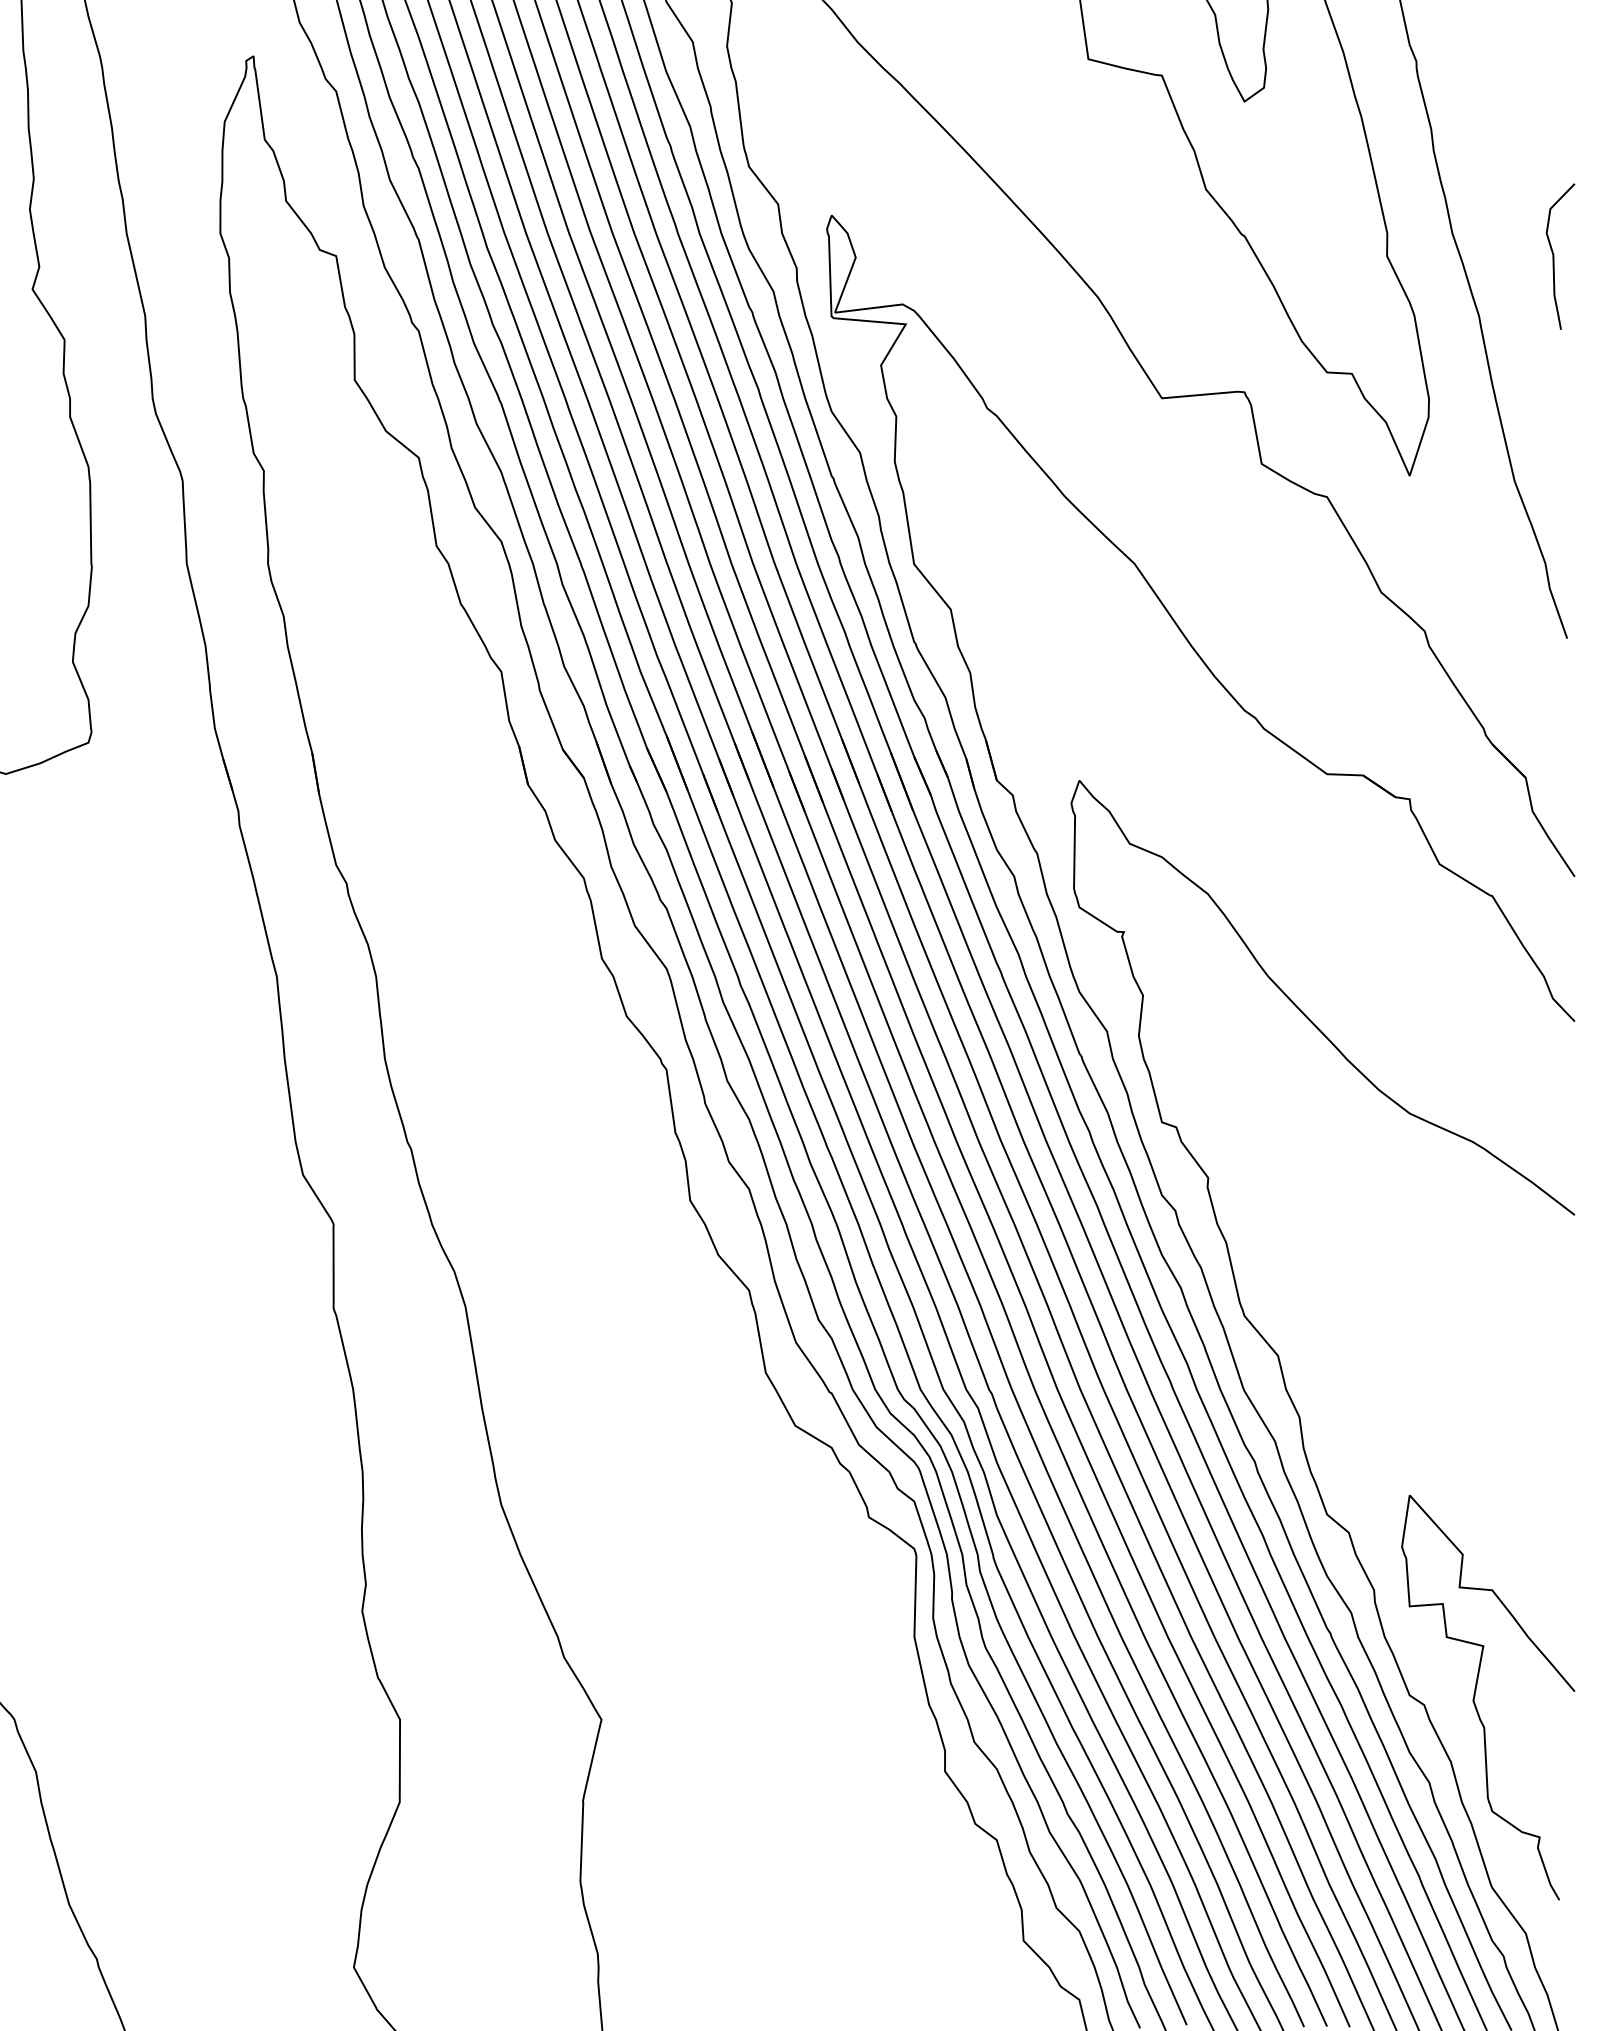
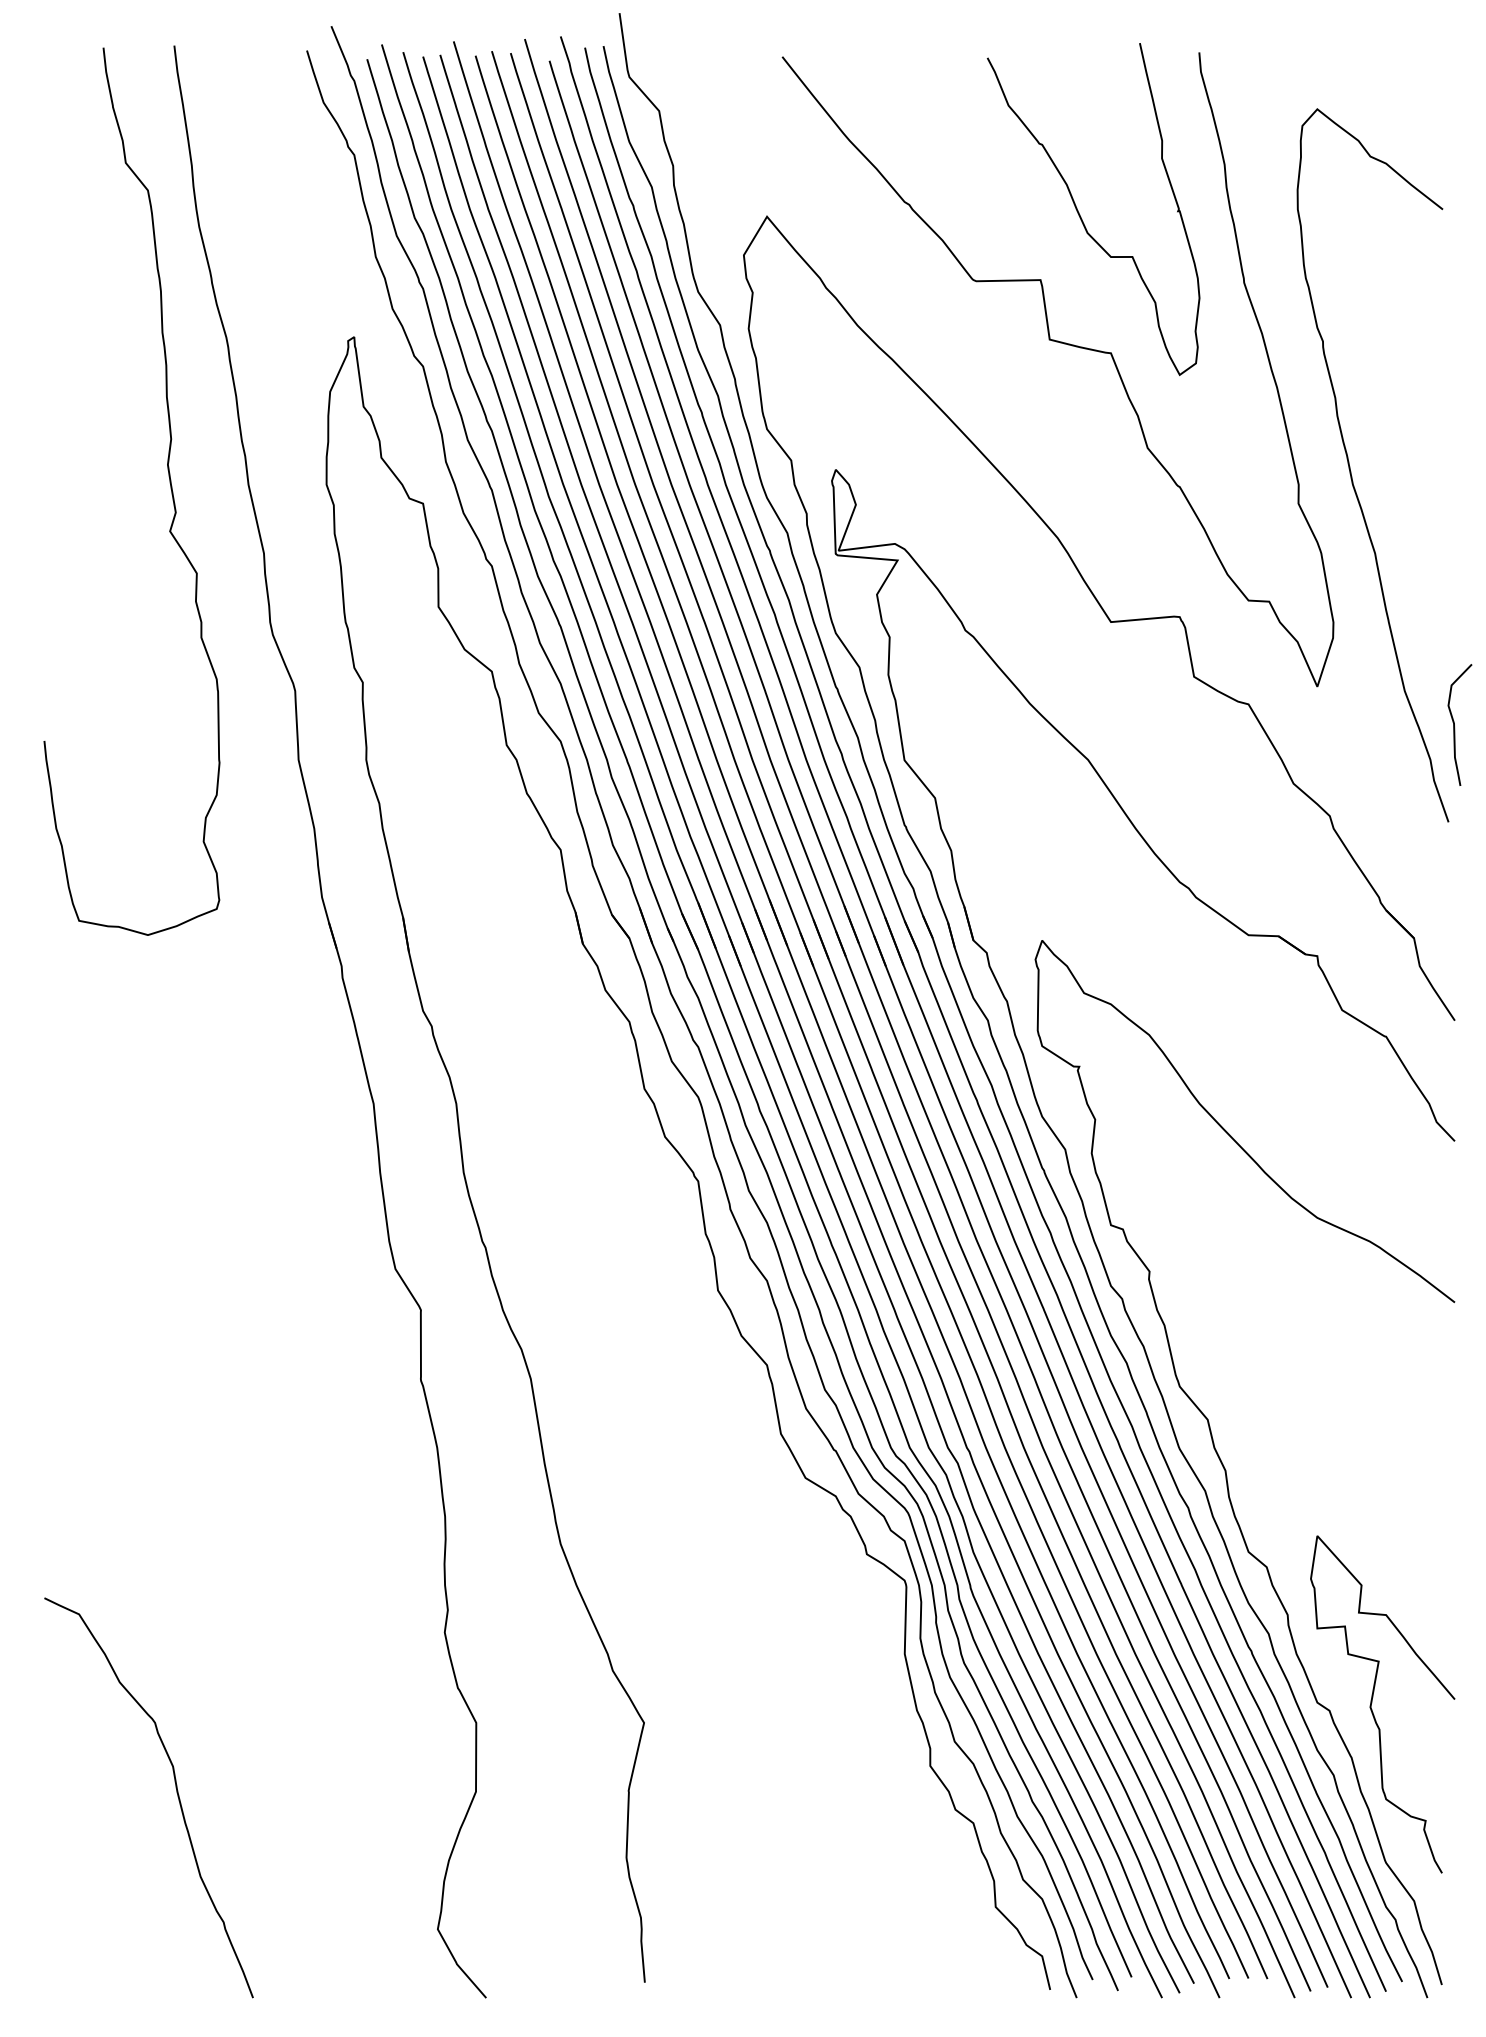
curve: (1553, 255) -> (1454, 724), moved

